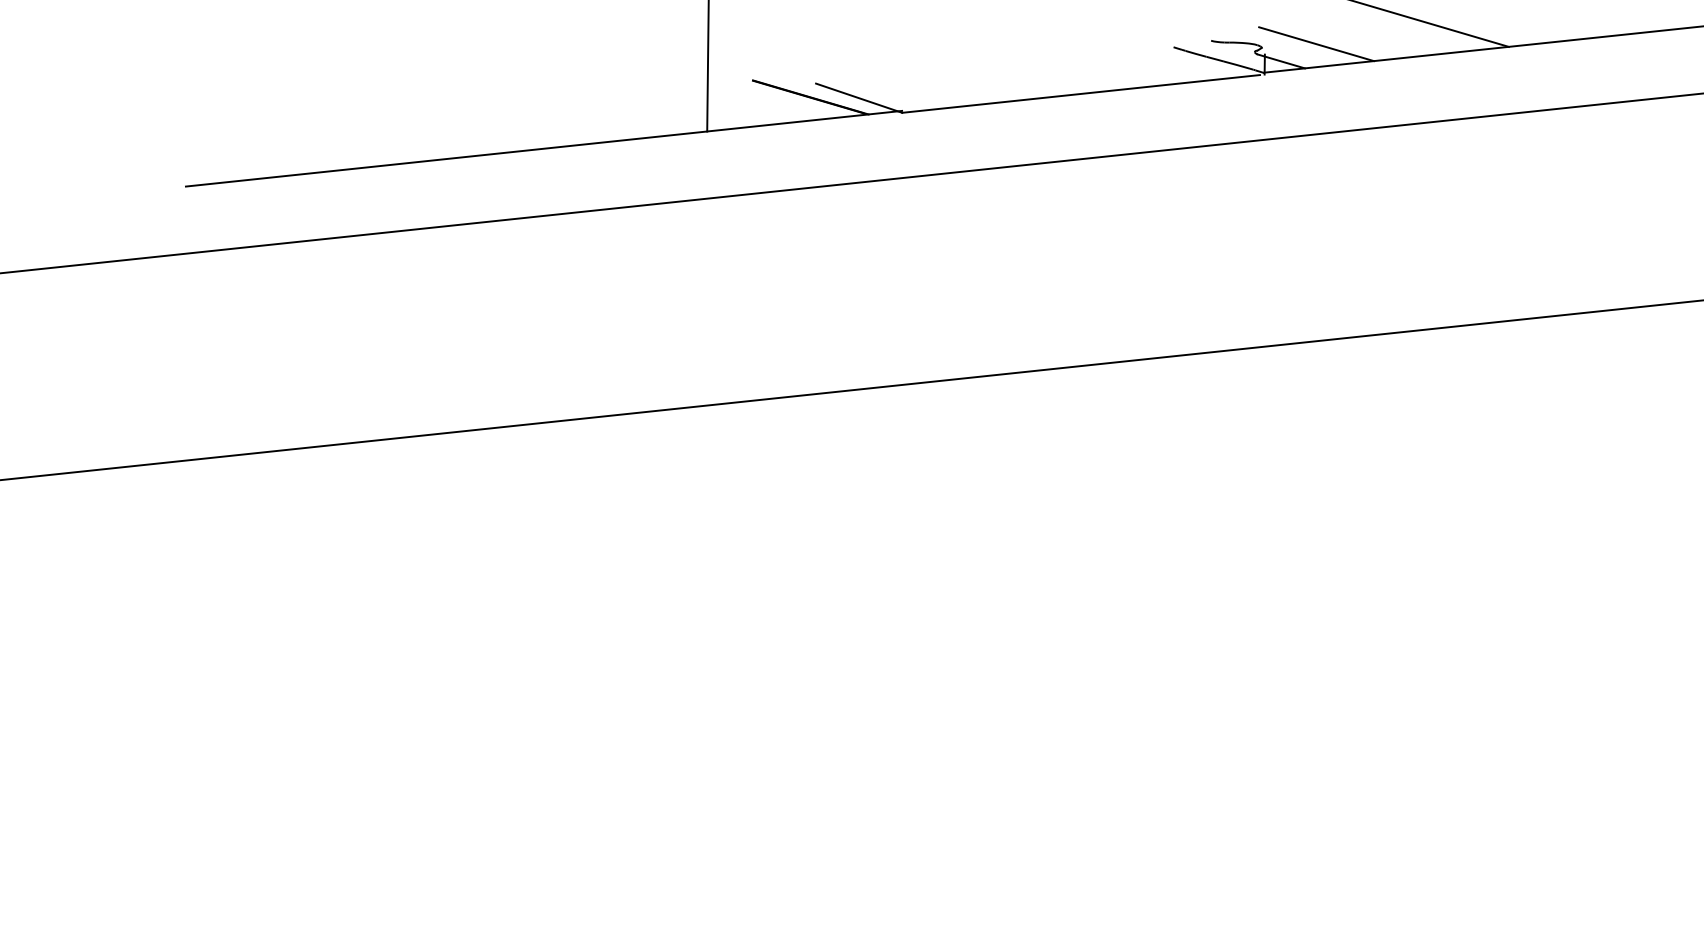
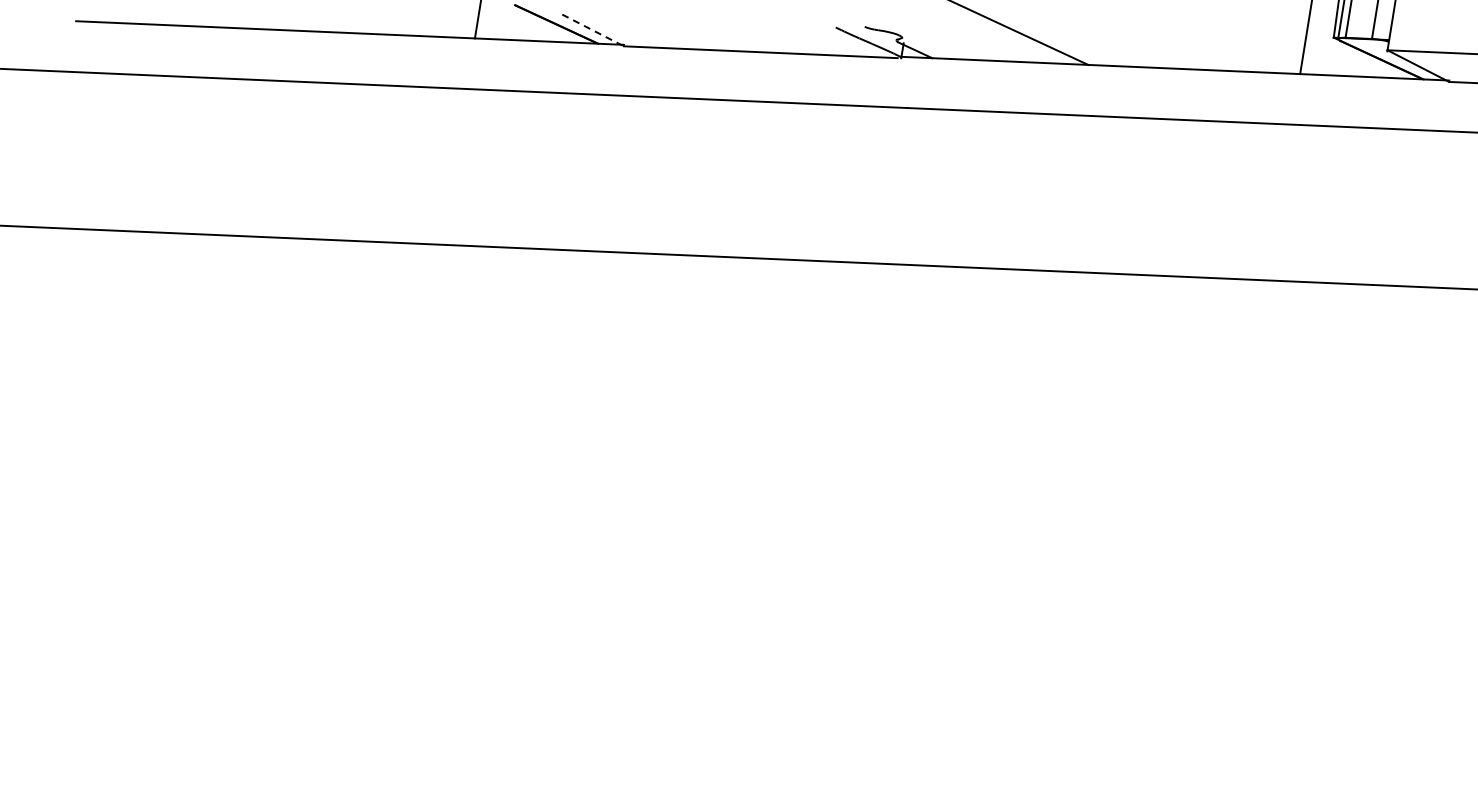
line: (1316, 44) -> (943, 41), removed
line: (859, 98) -> (593, 30), solid -> dashed

